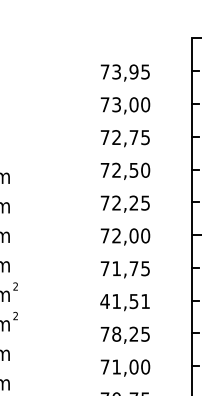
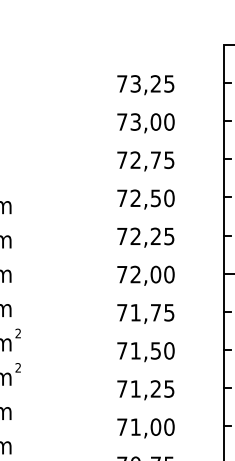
text: (133, 71) -> (155, 83), 73,95 -> 73,25
text: (125, 301) -> (146, 350), 41,51 -> 71,50
text: (116, 333) -> (135, 388), 78,25 -> 71,25

